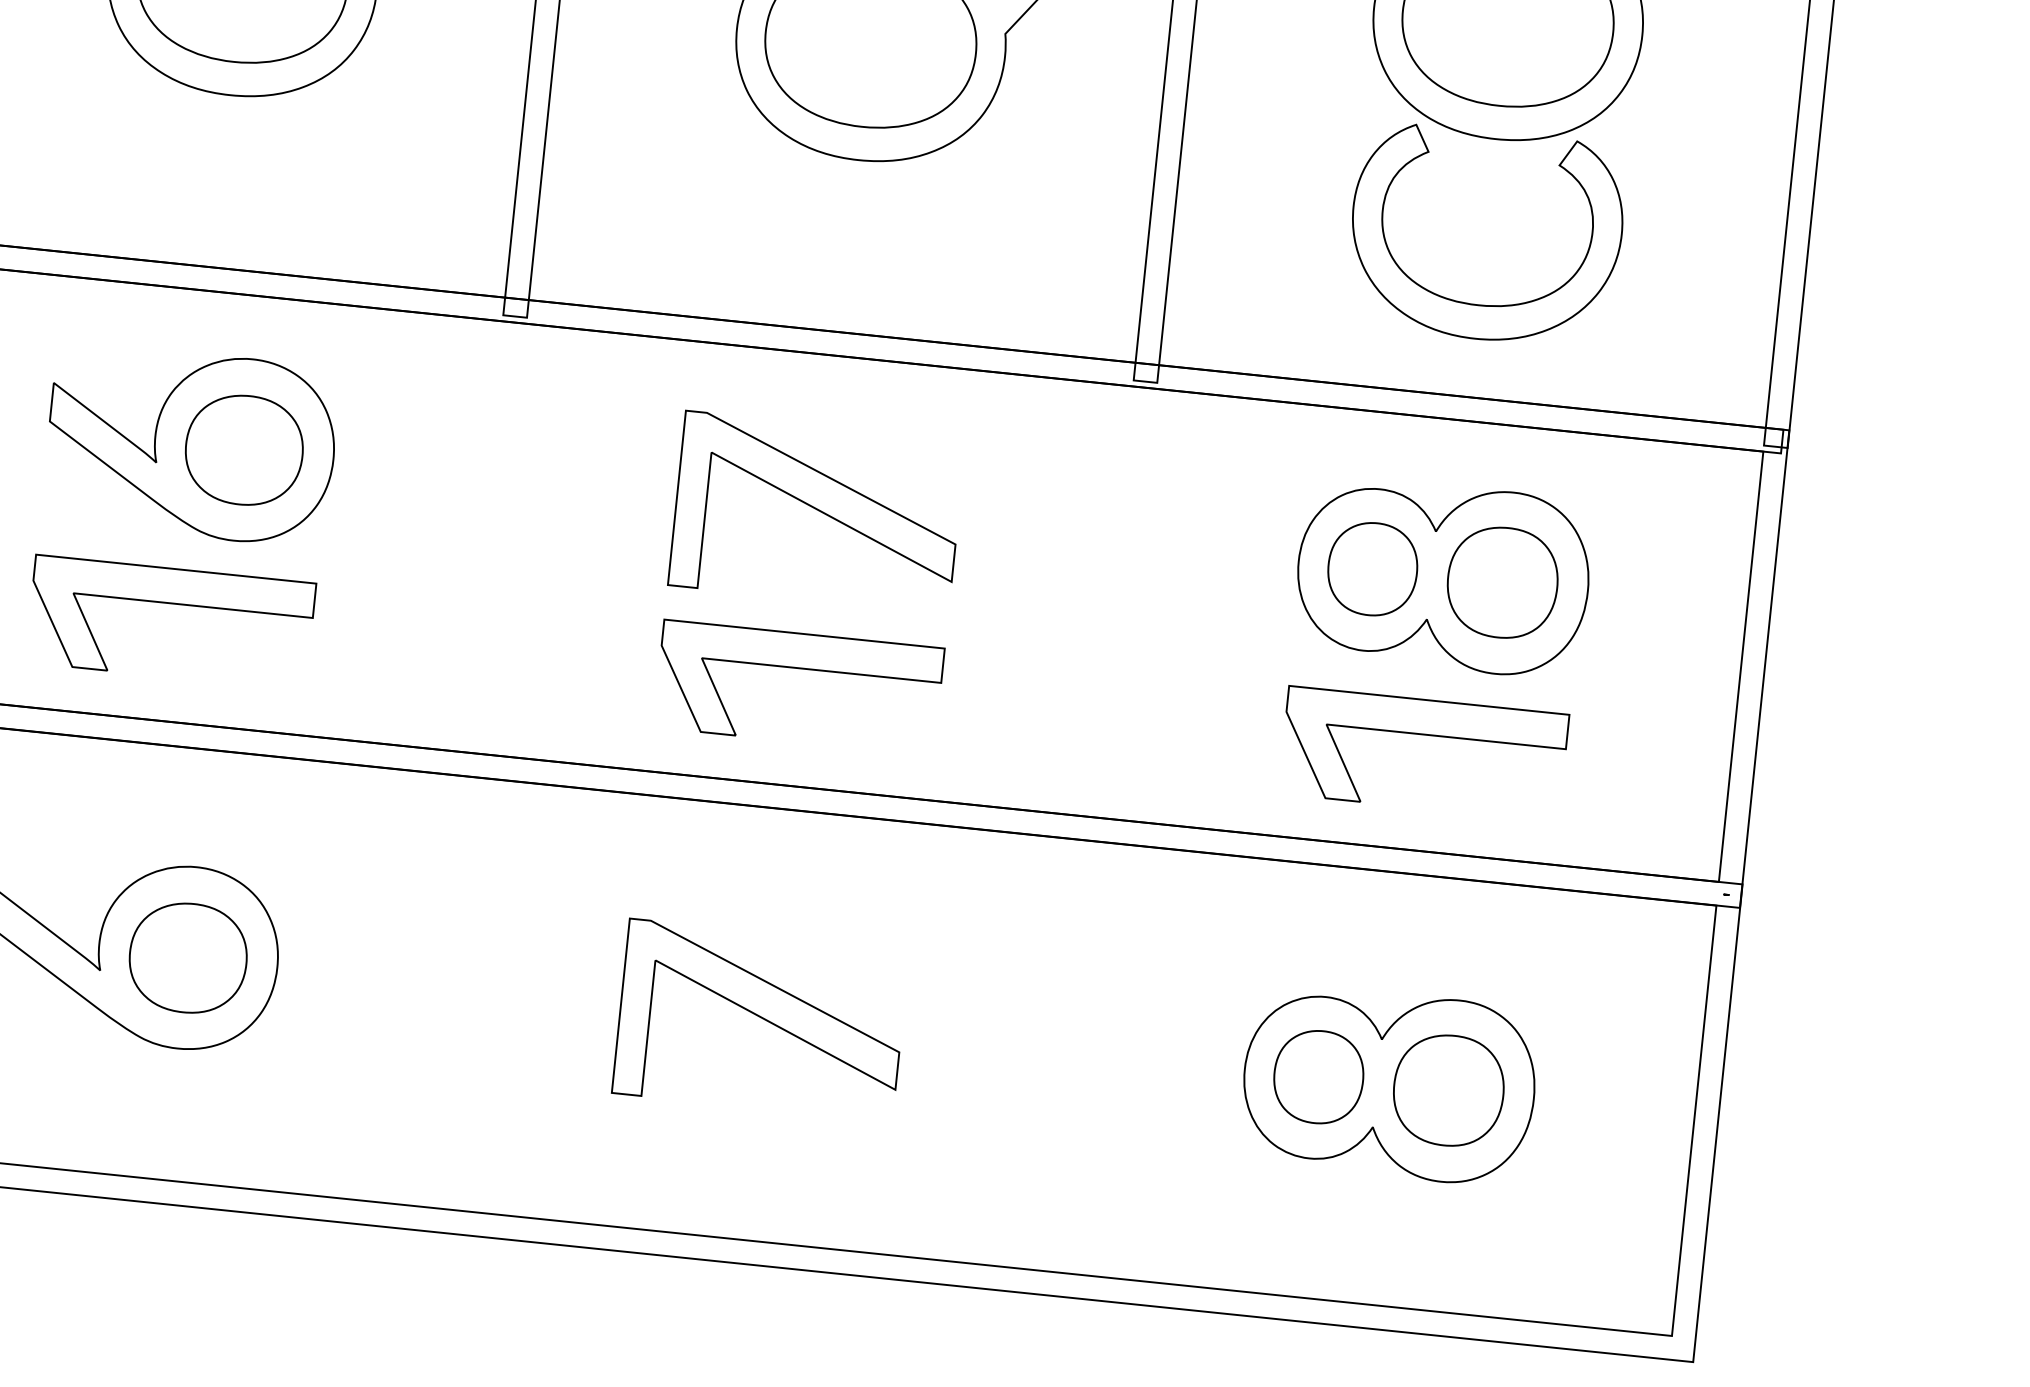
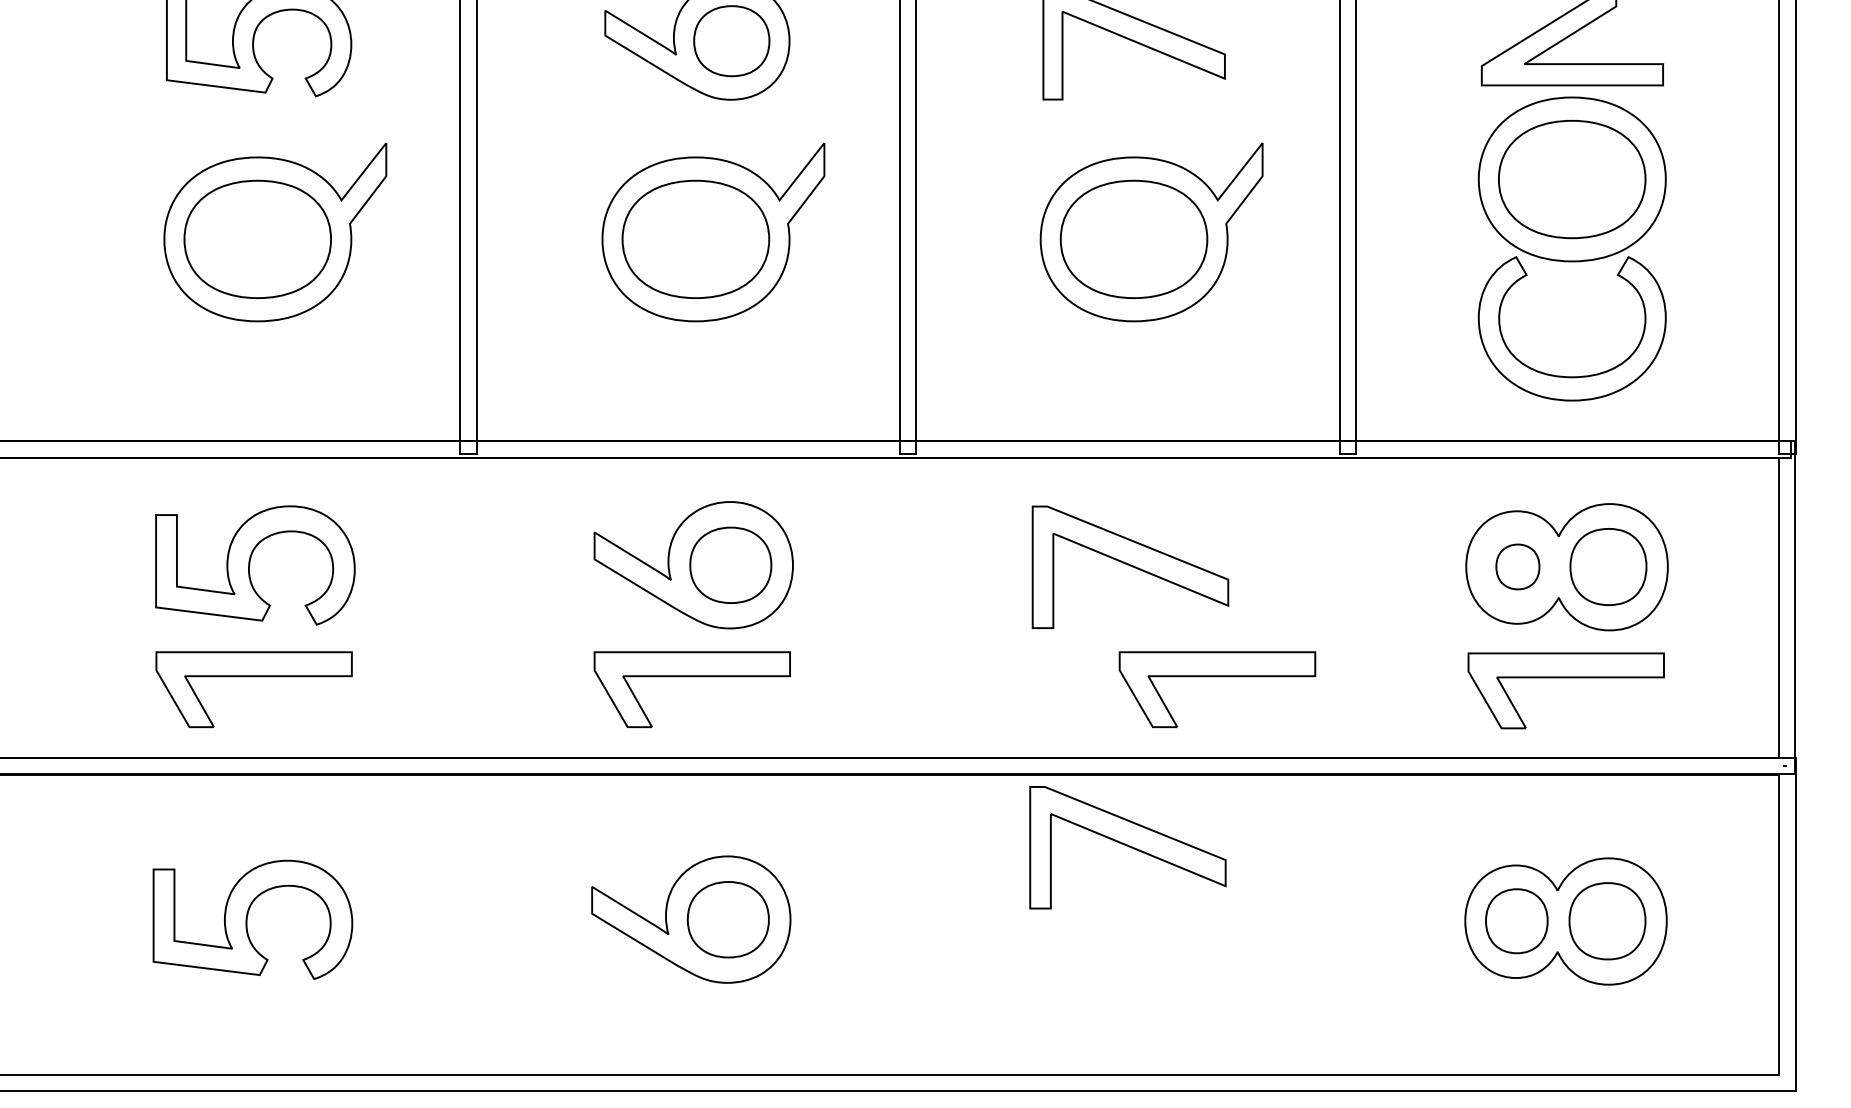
part: (1372, 568) -> (1517, 566), size x0.7
part: (800, 670) -> (1217, 677), moved
part: (760, 1019) -> (1127, 847), moved

